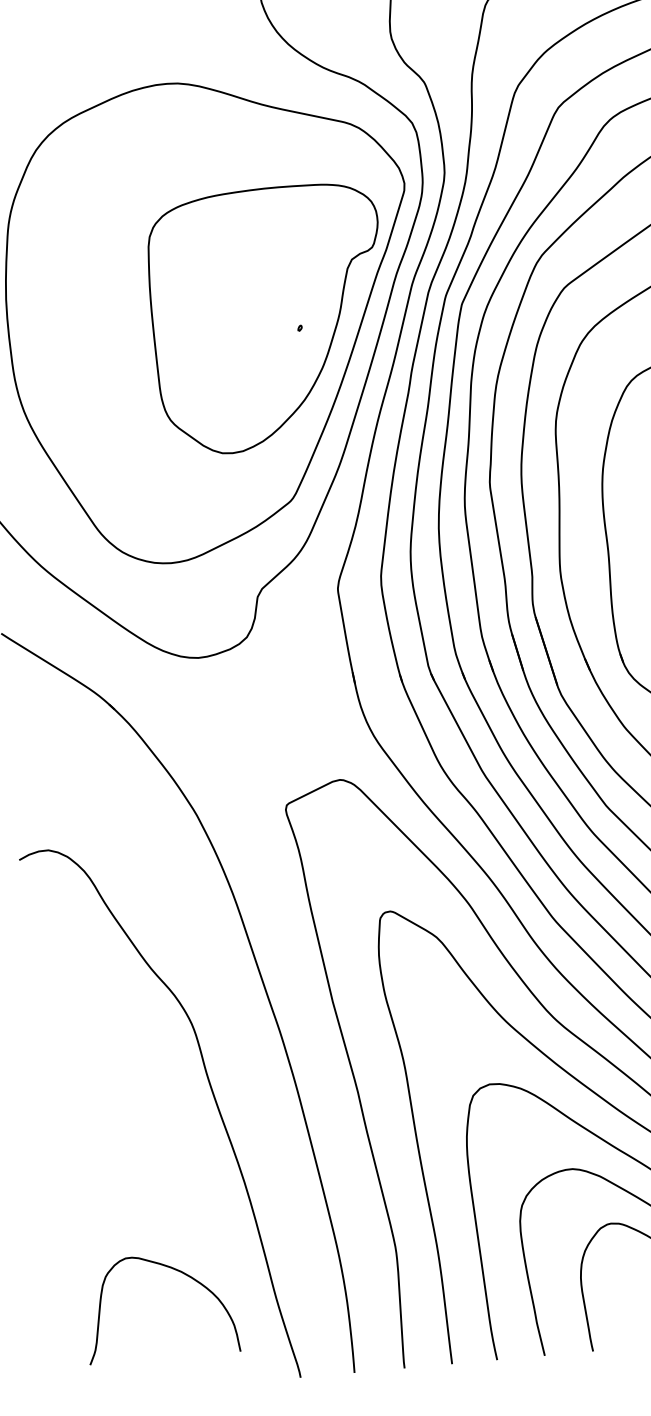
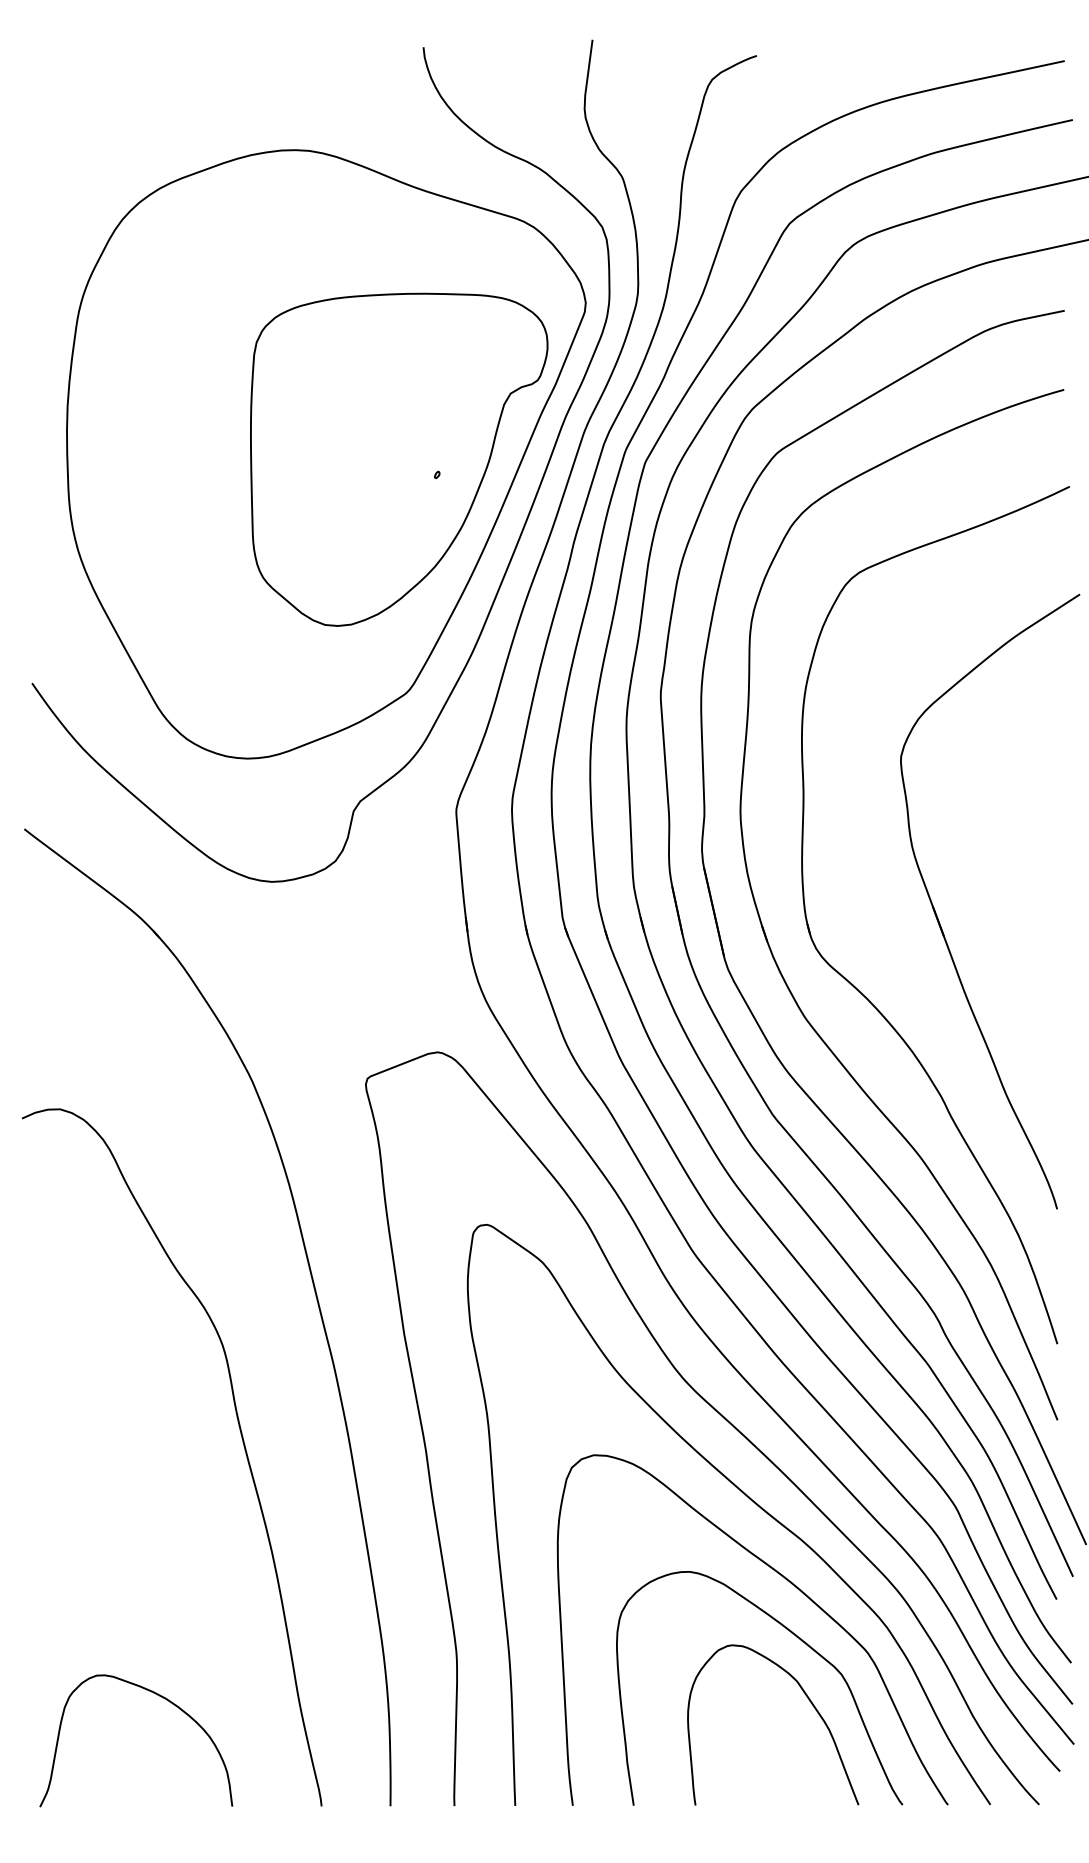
curve: (176, 1270) -> (159, 1696), moved

